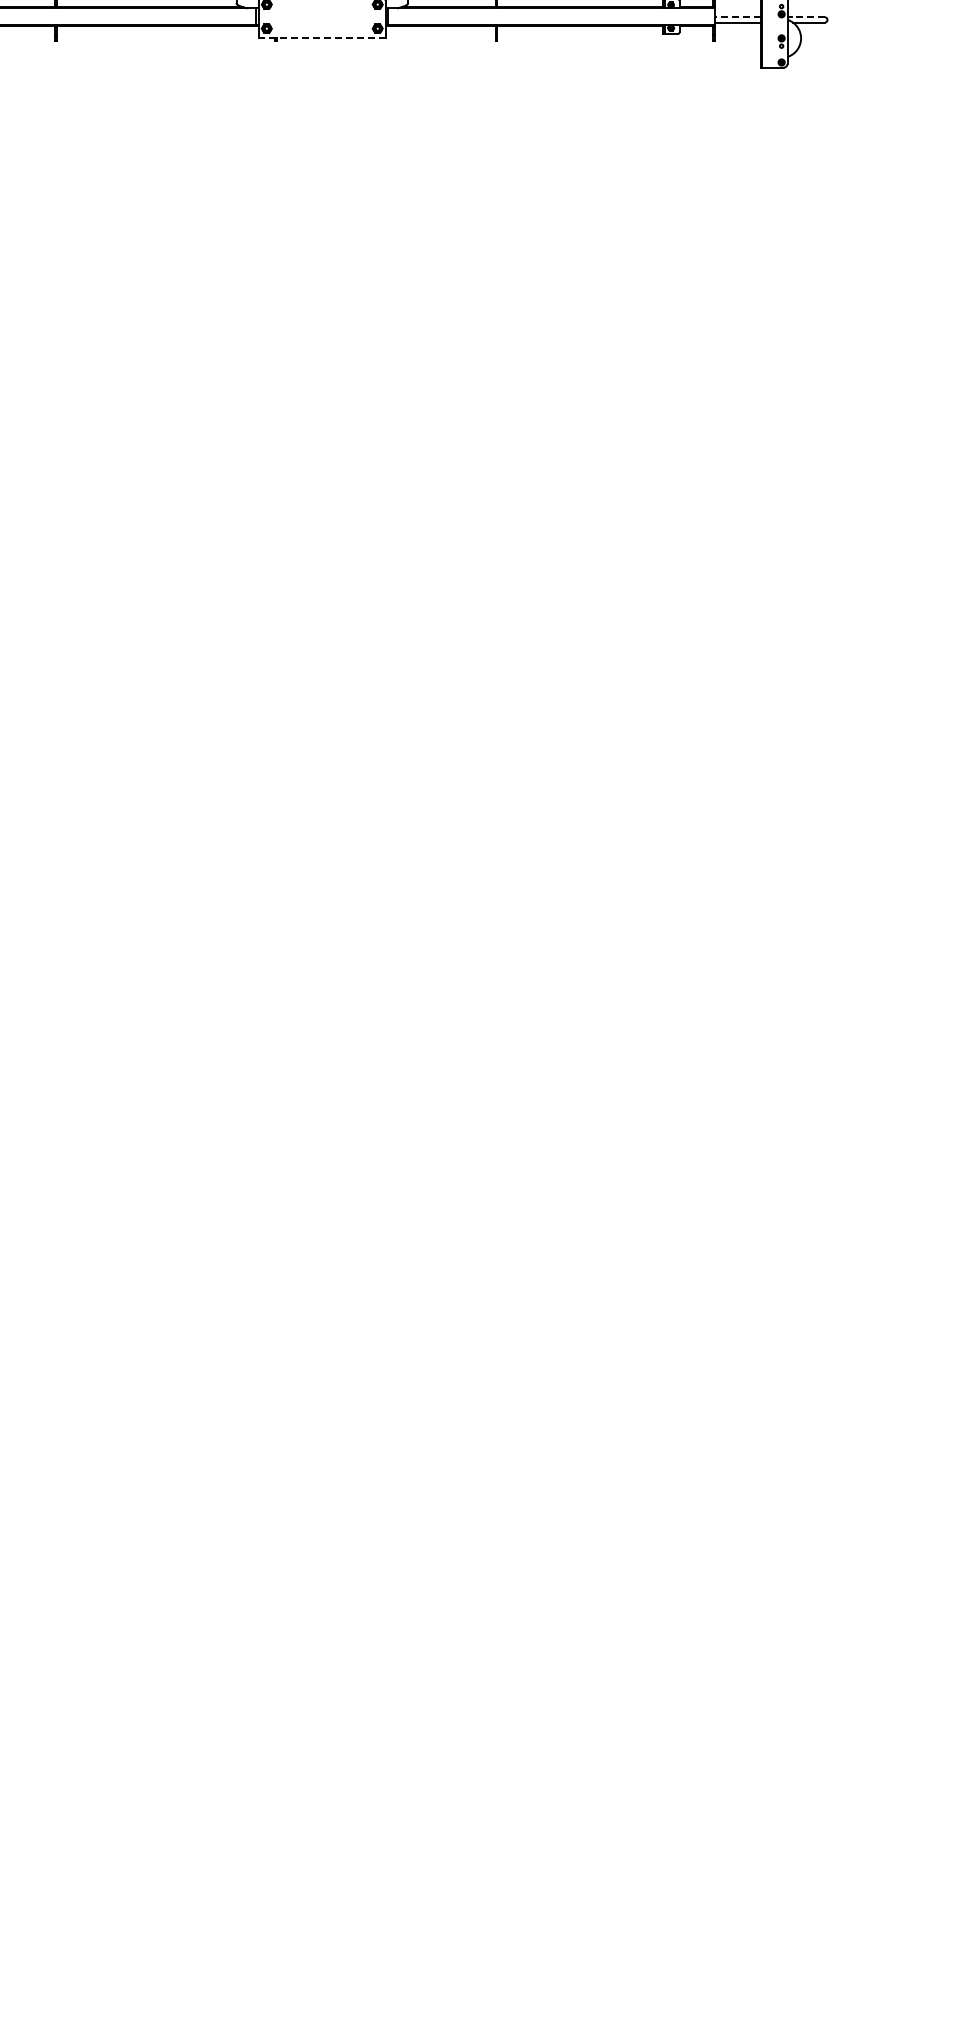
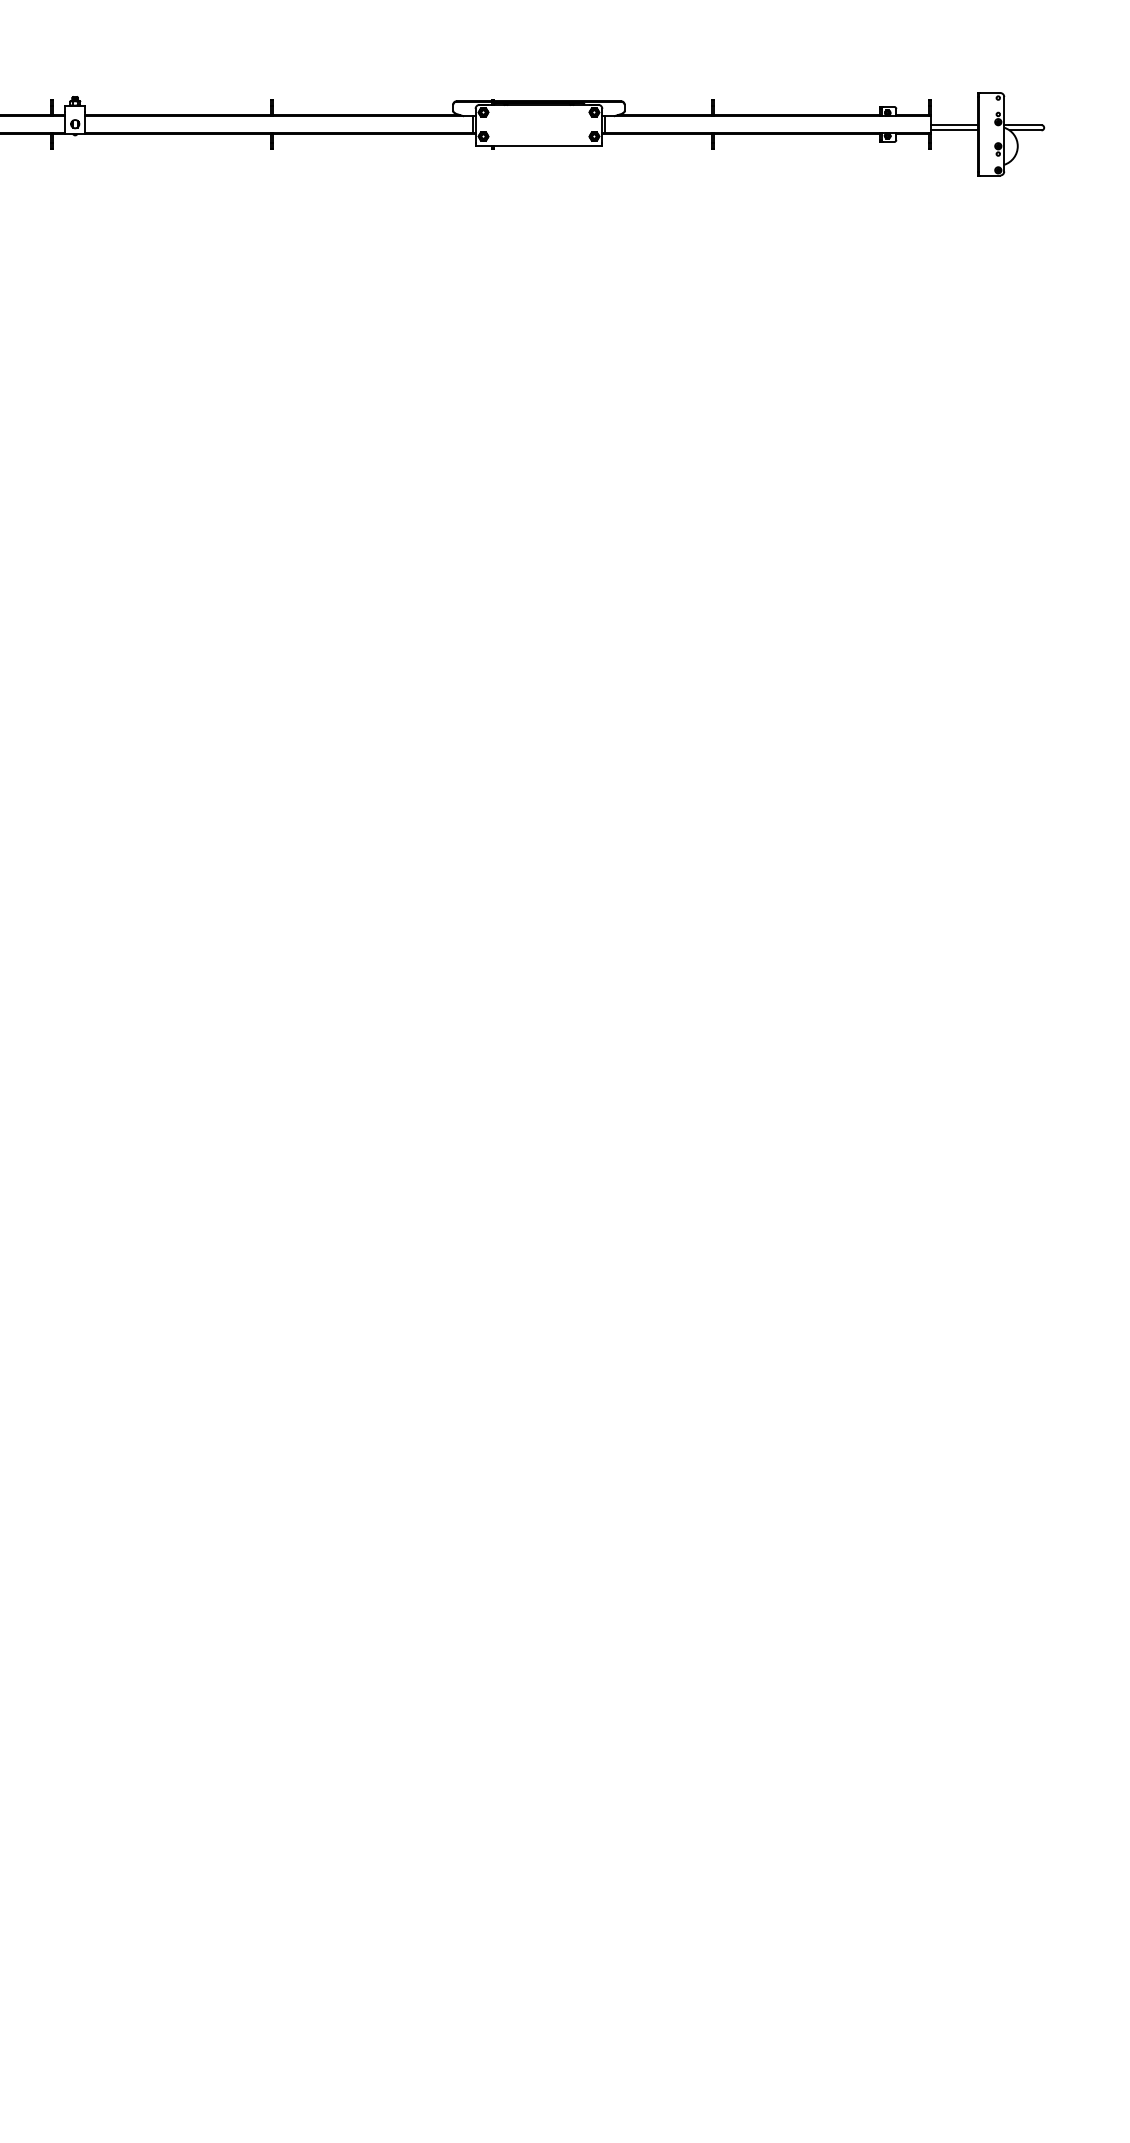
line: (736, 17) -> (953, 125), dashed -> solid
line: (808, 17) -> (1025, 125), dashed -> solid
line: (321, 37) -> (538, 145), dashed -> solid

